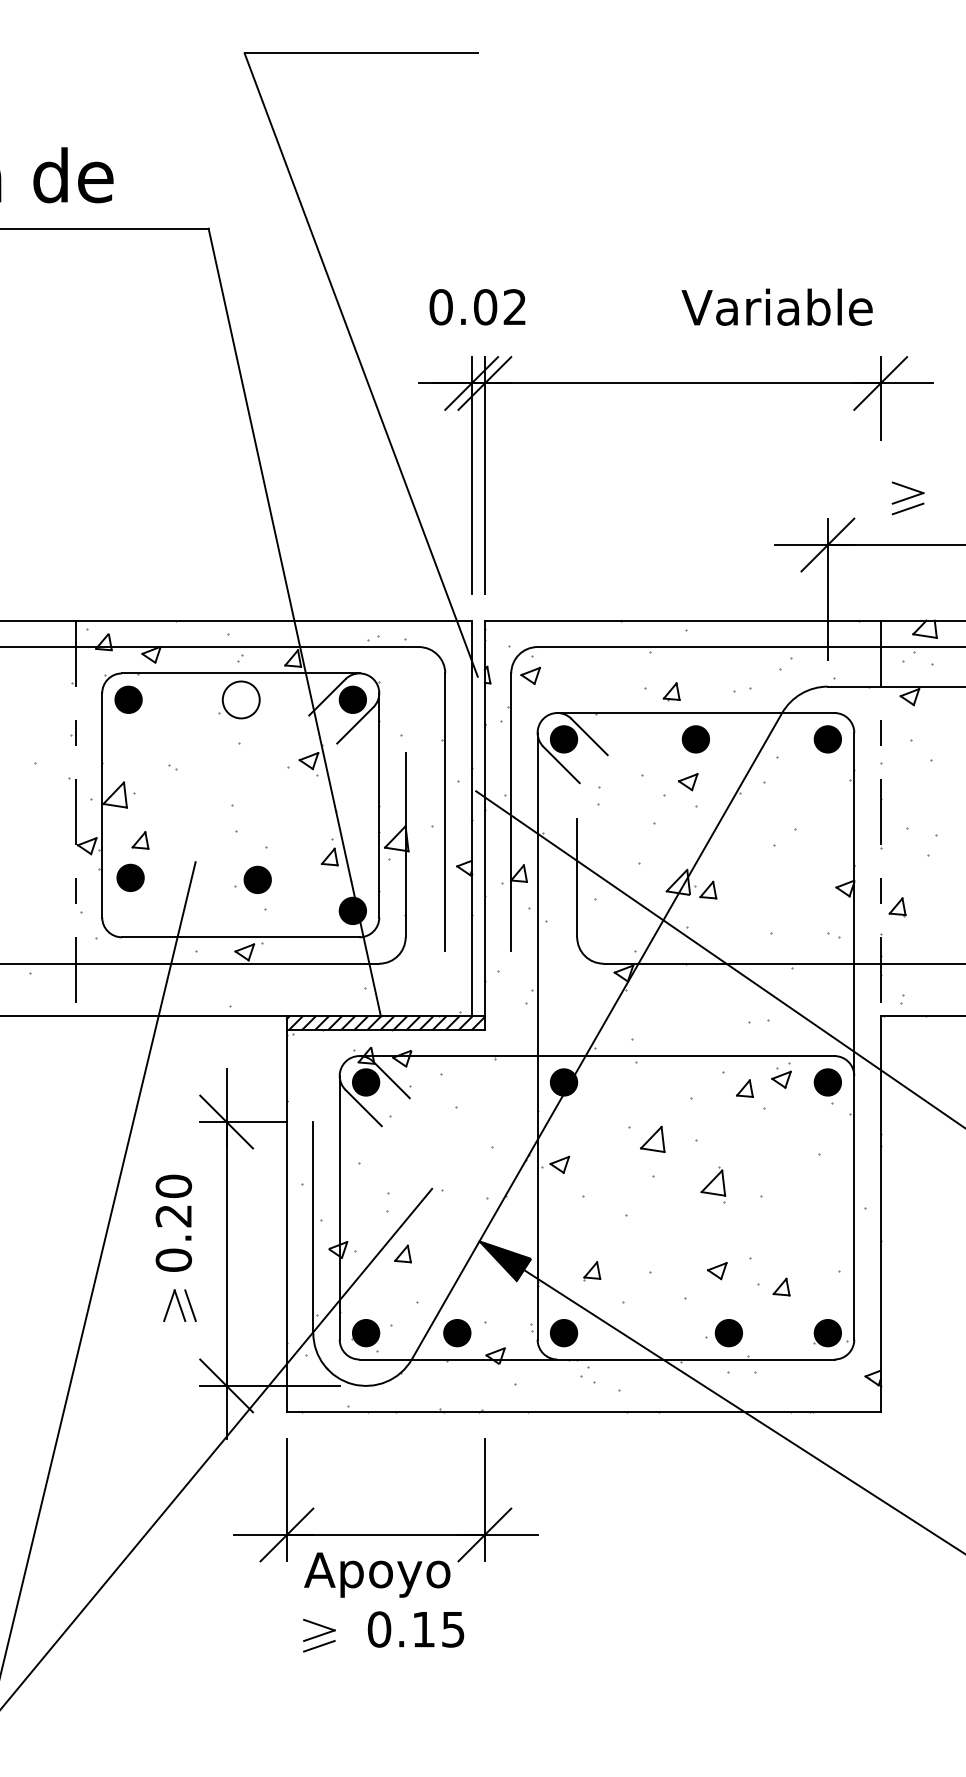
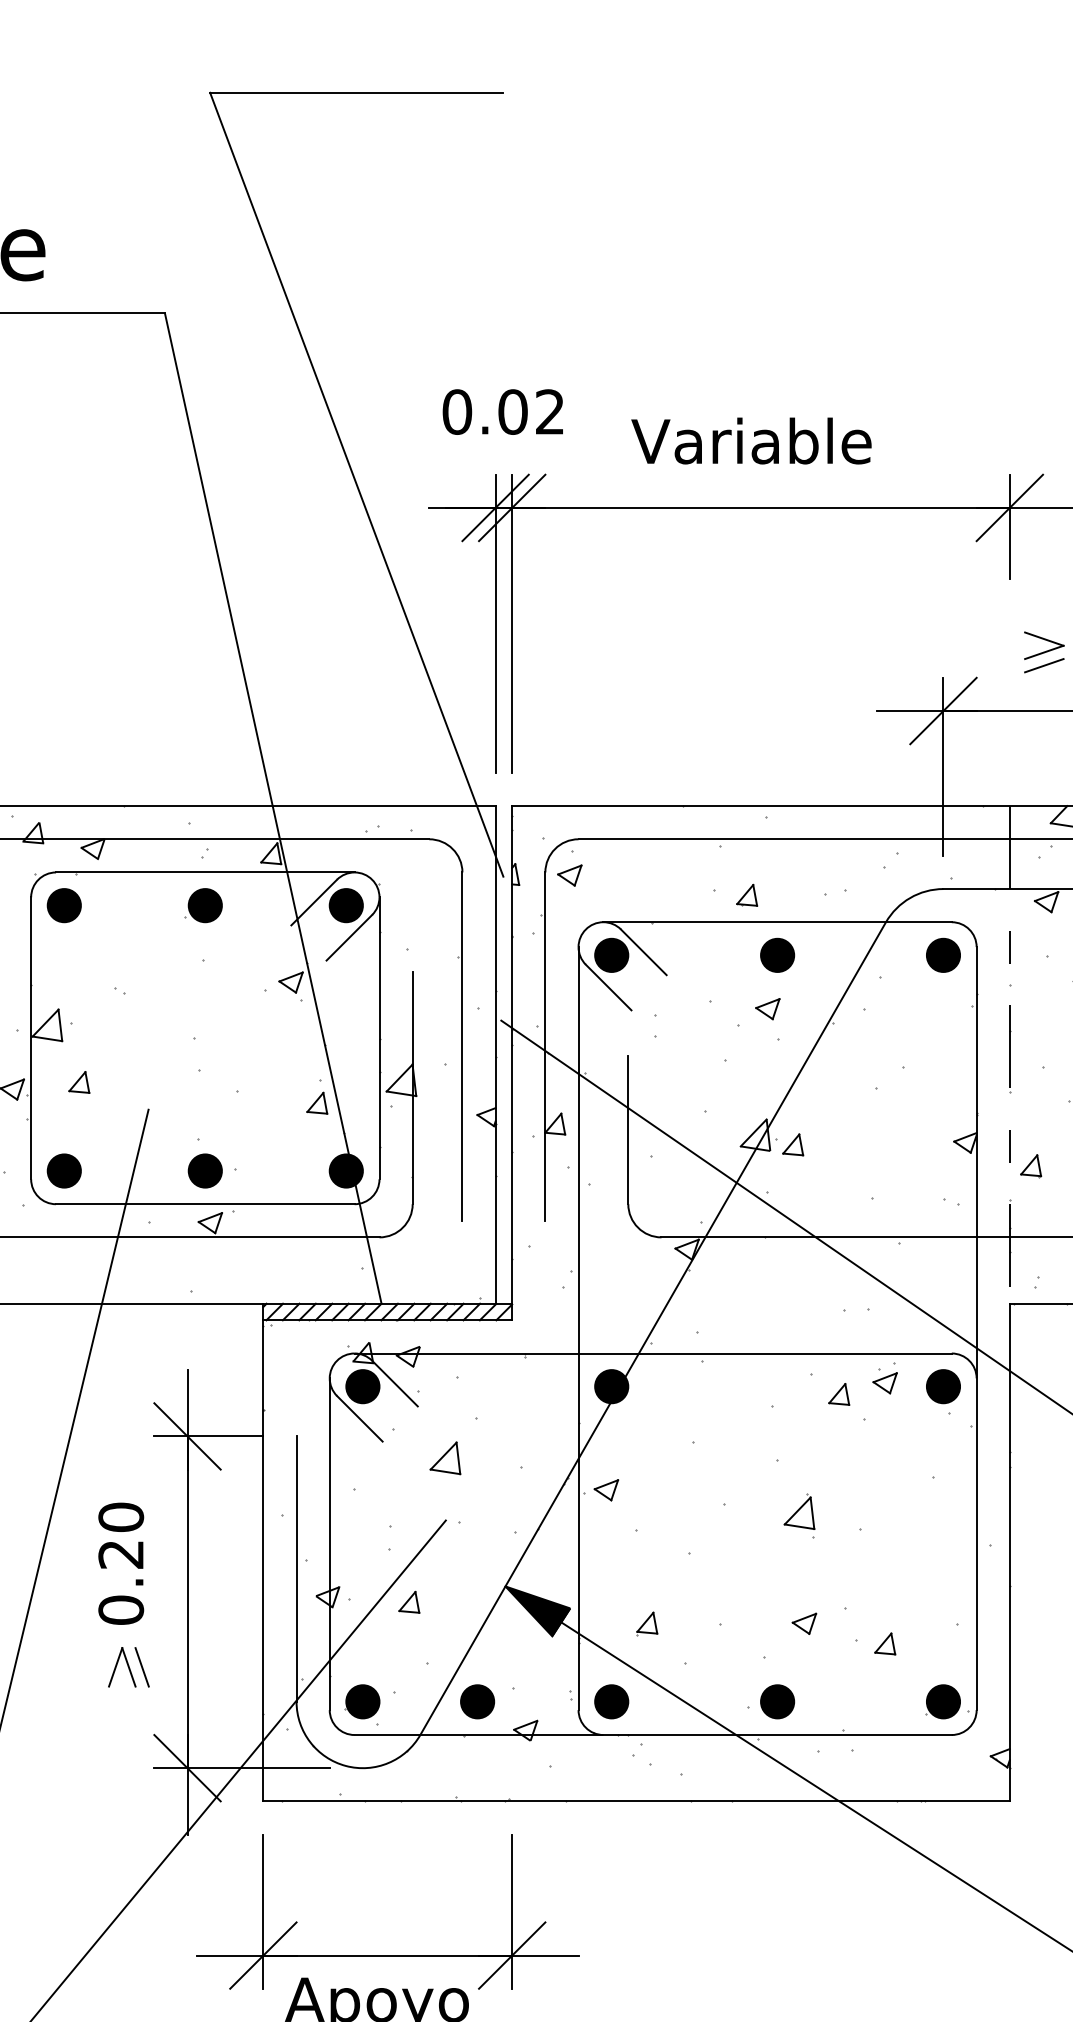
text: (776, 306) -> (750, 440), moved
part: (239, 699) -> (203, 905), size x0.71
part: (130, 877) -> (64, 1170), moved
part: (257, 879) -> (205, 1170), moved
part: (652, 1138) -> (445, 1457), moved
part: (723, 1333) -> (770, 1702), moved

